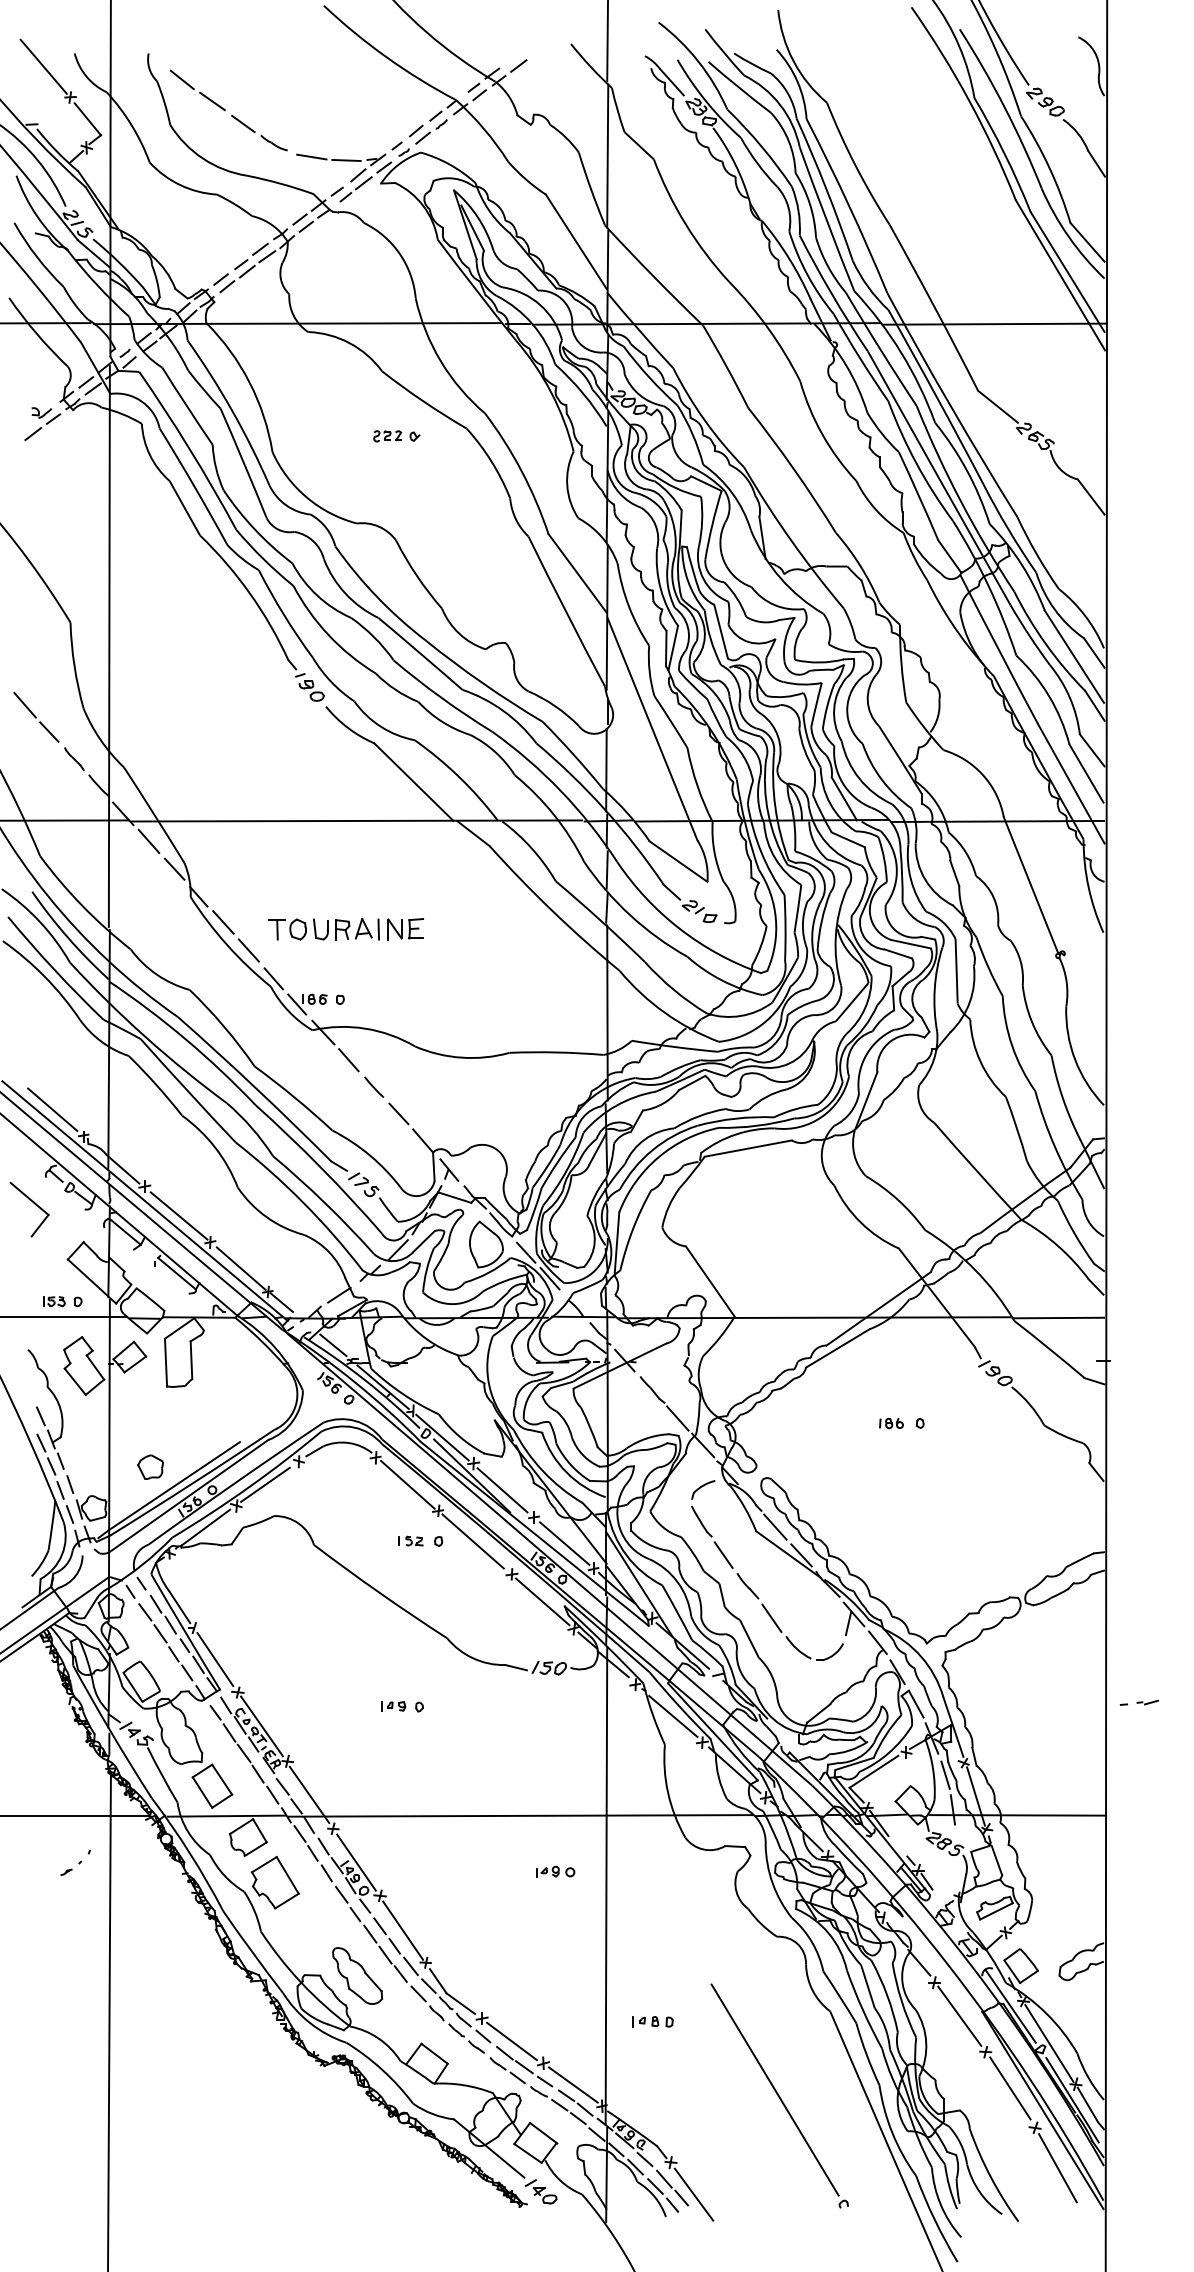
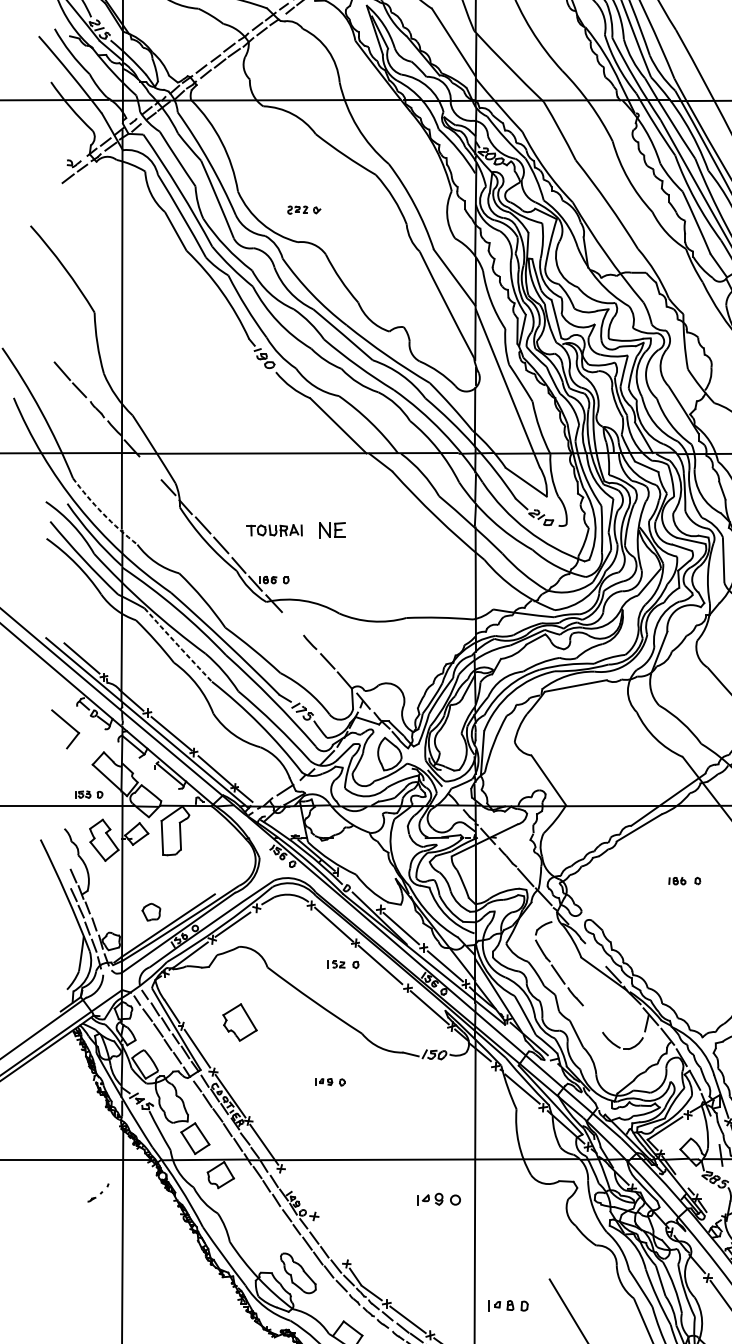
part: (396, 436) -> (304, 210), moved
line: (148, 840) -> (149, 467), removed
arc: (82, 905) -> (103, 513), solid -> dashed
part: (323, 929) -> (274, 530), size x0.7
line: (348, 1060) -> (291, 623), removed
arc: (187, 1091) -> (177, 645), solid -> dashed
line: (525, 1252) -> (417, 759), removed
line: (333, 1345) -> (281, 825), removed
line: (442, 1437) -> (358, 891), removed
line: (775, 1526) -> (595, 954), removed
line: (771, 1618) -> (592, 1019), removed
line: (945, 1774) -> (715, 1130), removed
line: (356, 1862) -> (297, 1192), removed
part: (555, 1871) -> (438, 1199), size x1.6
part: (275, 1882) -> (240, 1022), moved
line: (403, 1930) -> (330, 1241), removed
part: (652, 2021) -> (507, 1305), size x1.4

